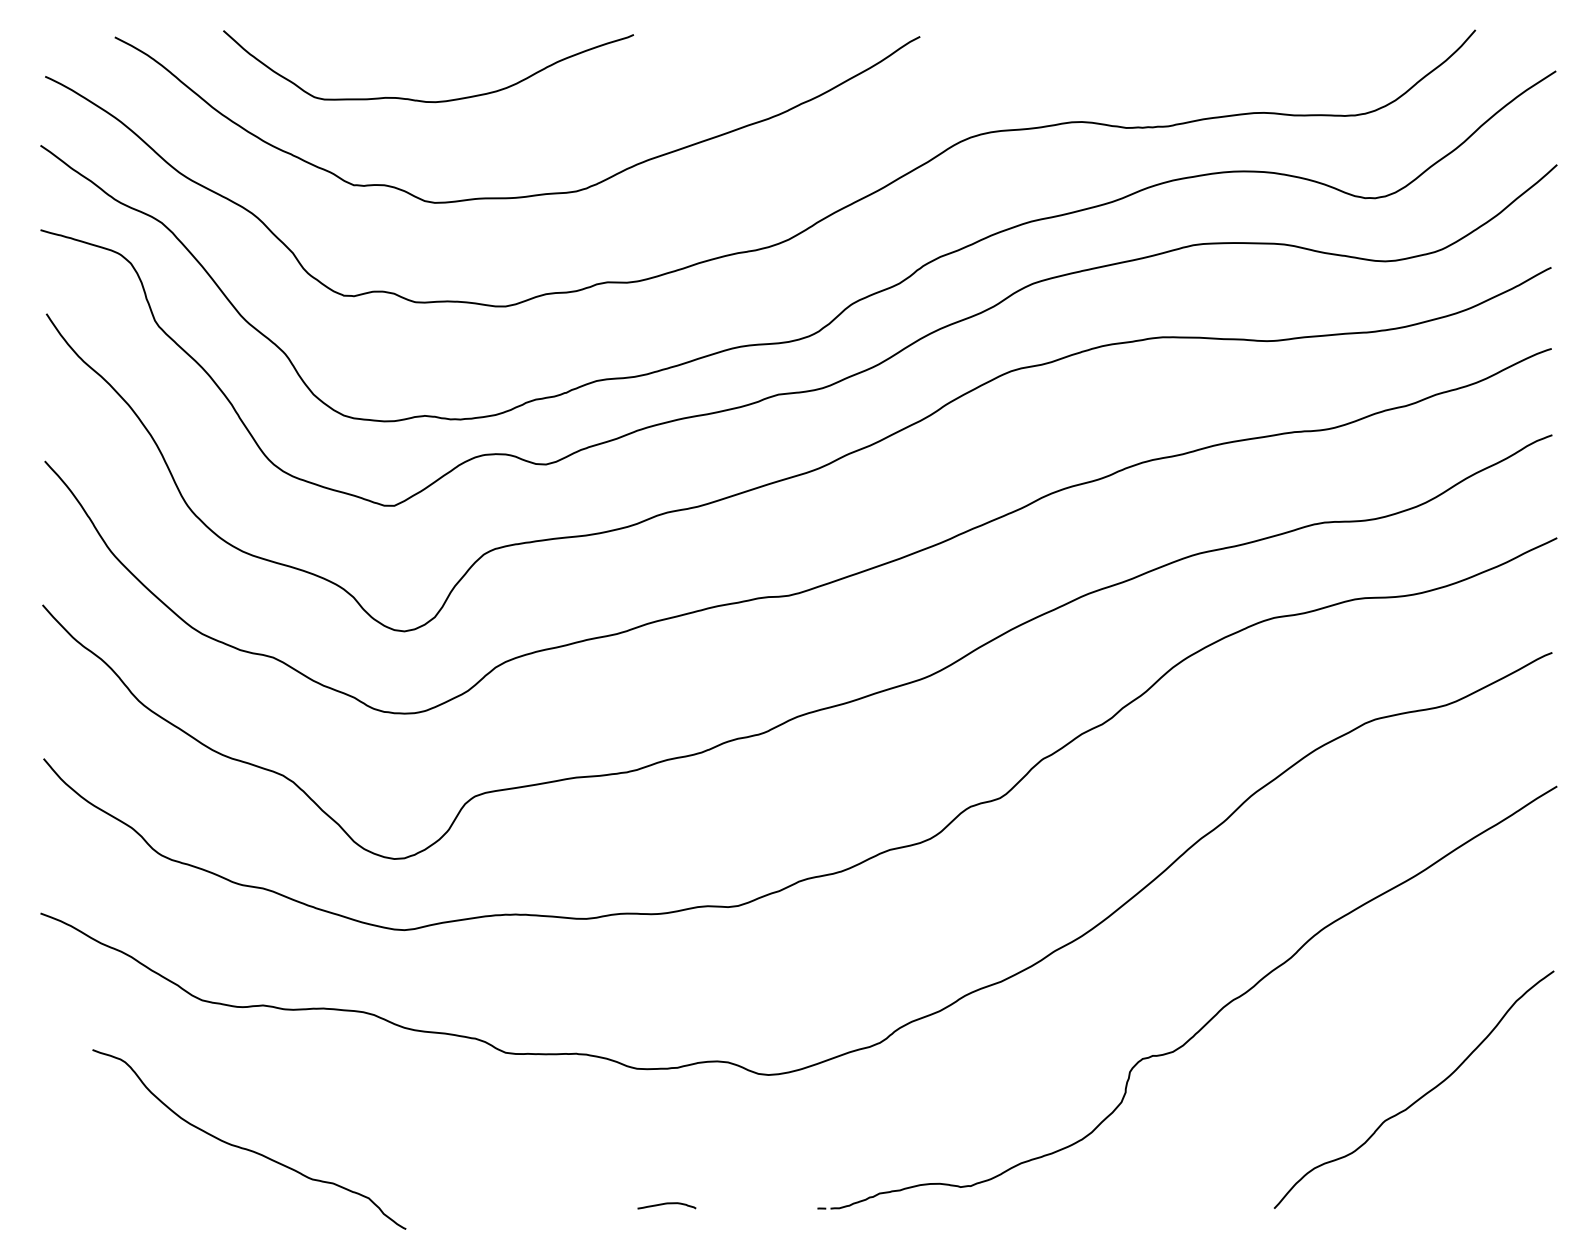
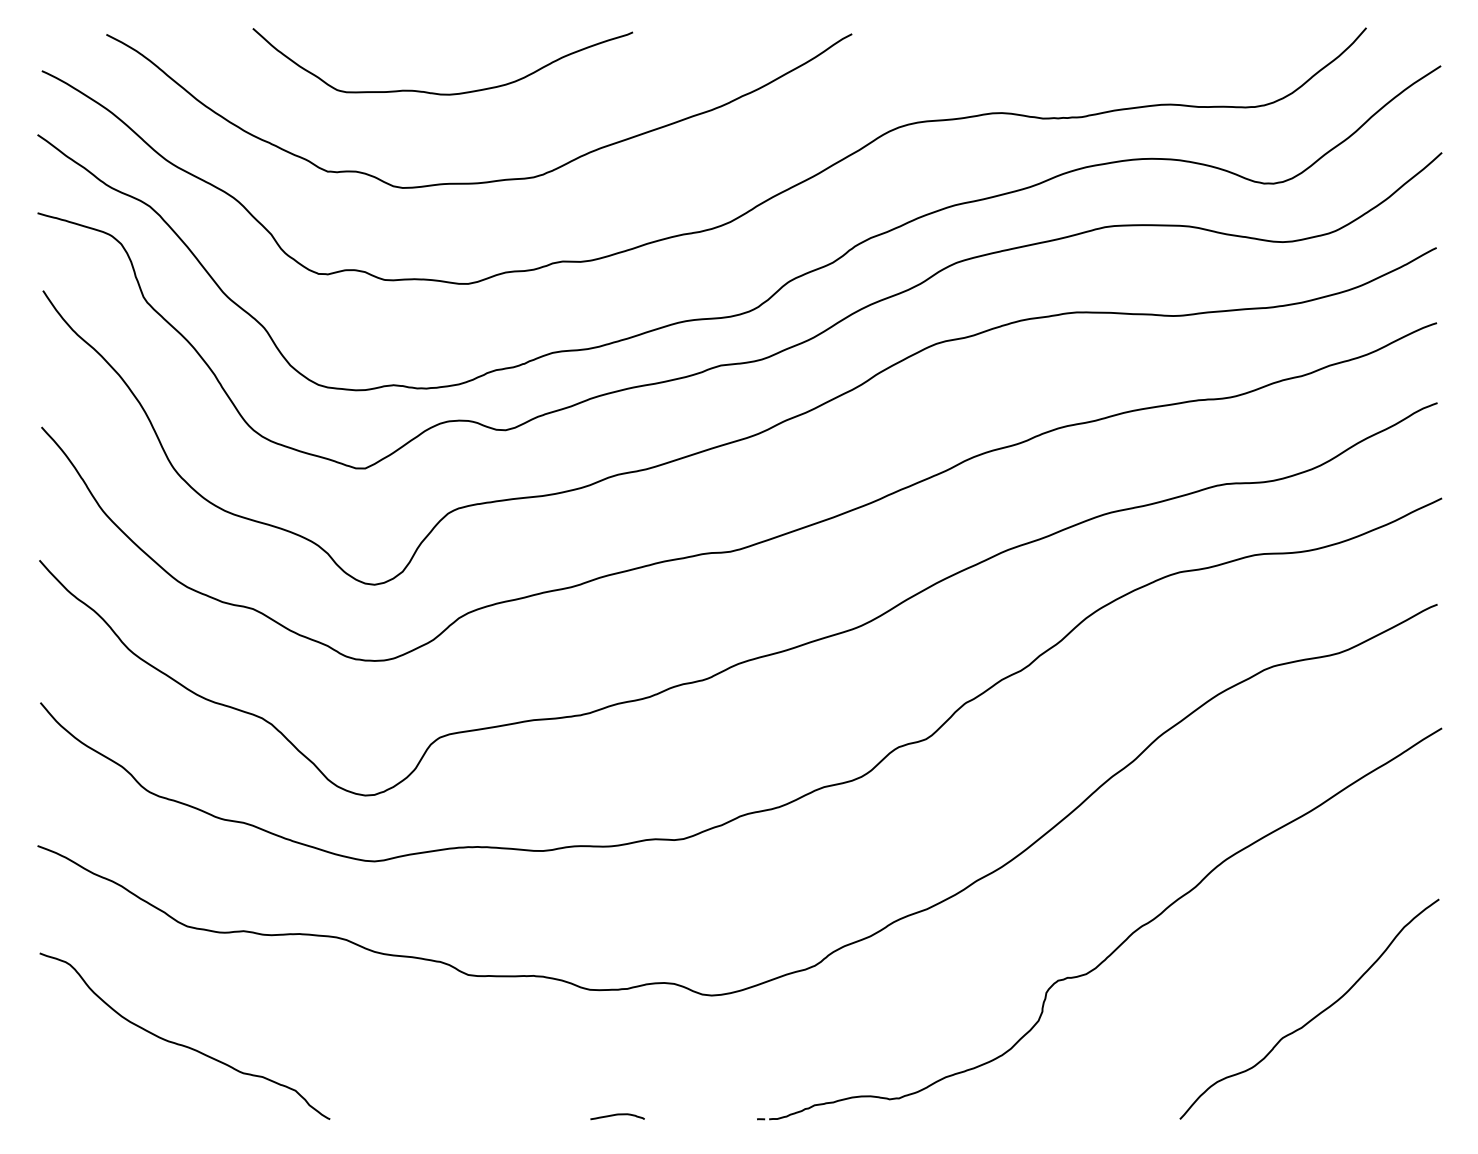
curve: (420, 99) -> (435, 92), moved
curve: (247, 1148) -> (183, 1044), moved

